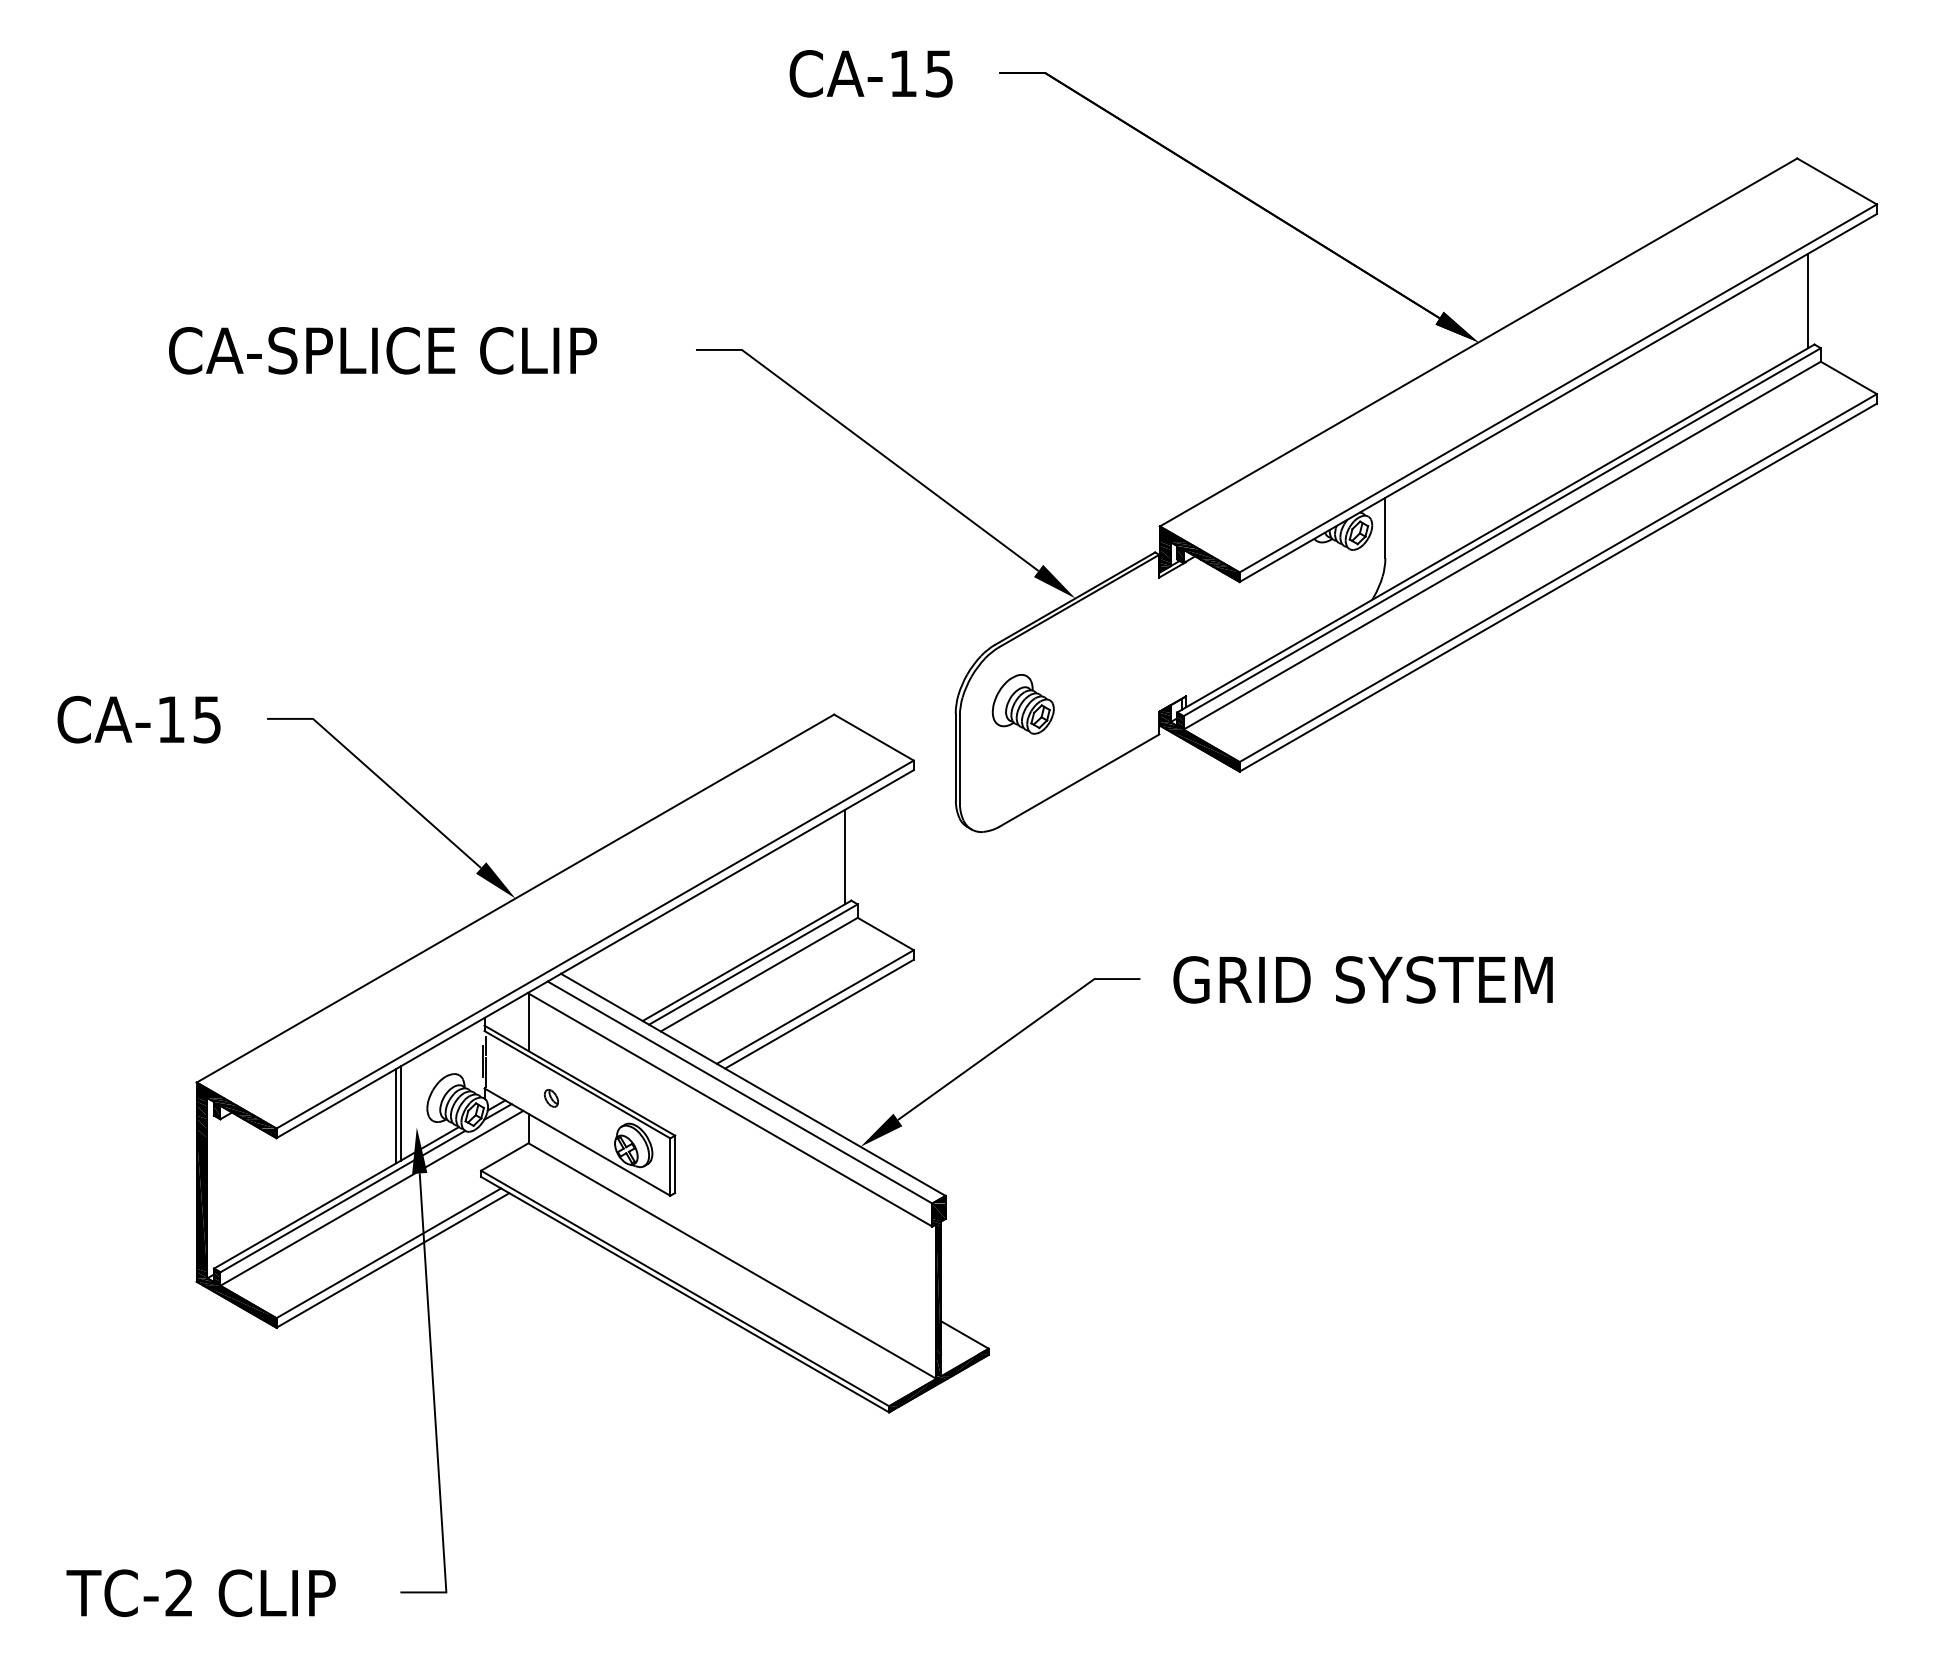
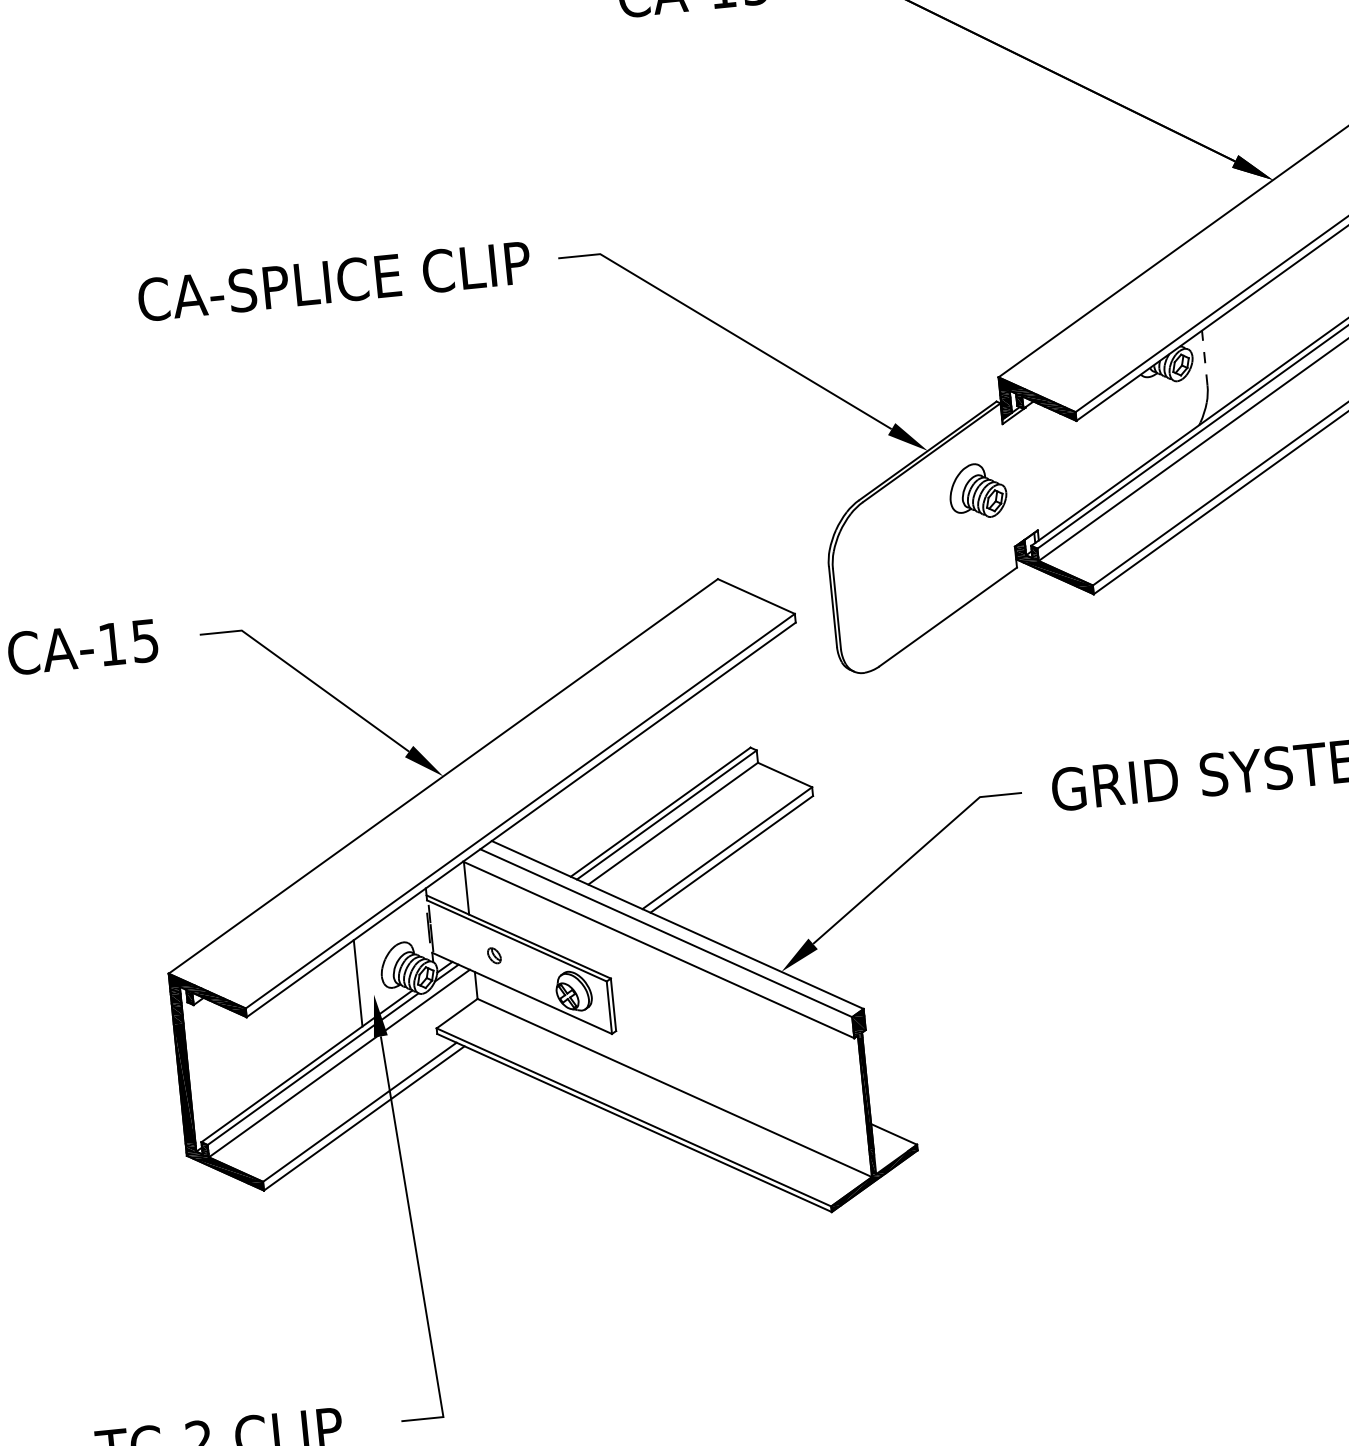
text: (382, 350) -> (333, 281), moved
line: (1385, 527) -> (1204, 357), solid -> dashed
part: (1022, 704) -> (977, 491), moved
line: (844, 857) -> (740, 708), removed
line: (396, 1115) -> (354, 985), removed

